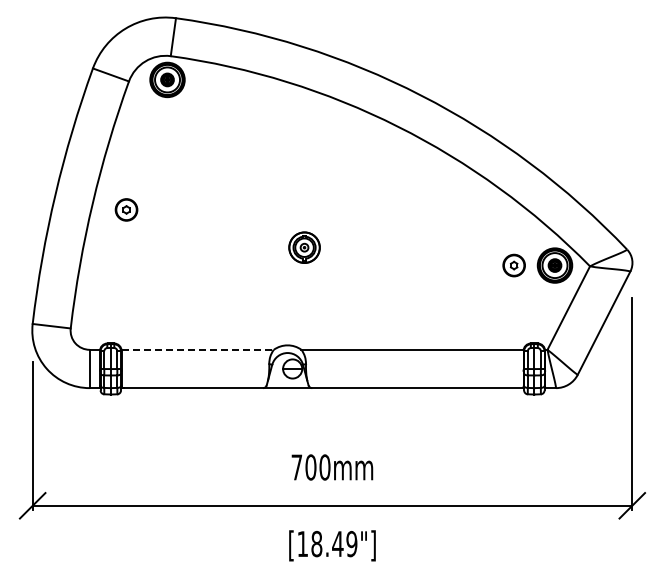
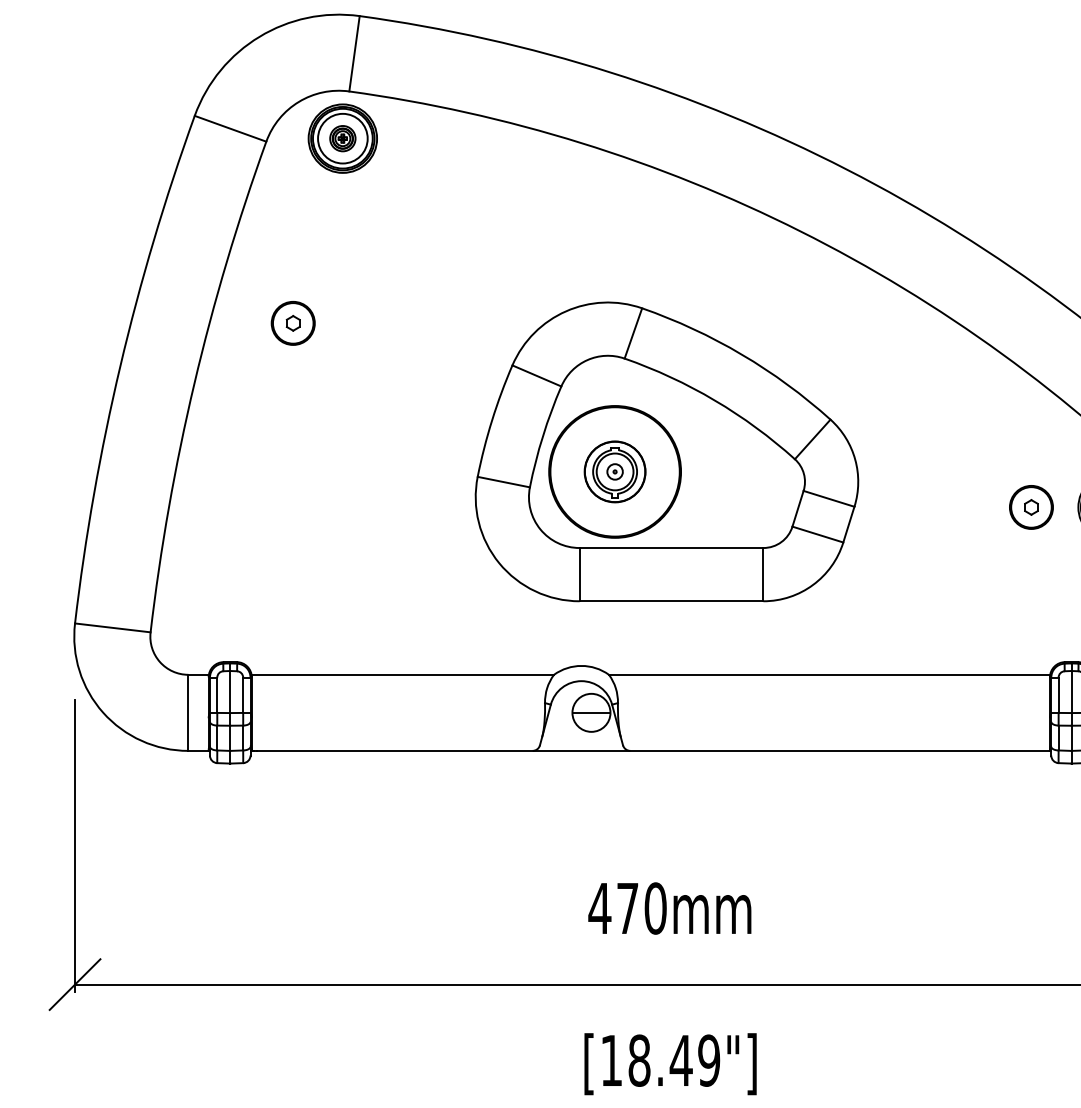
part: (126, 209) -> (293, 322), moved
part: (330, 237) -> (666, 451), added
line: (198, 349) -> (404, 674), dashed -> solid
text: (303, 467) -> (612, 908), 700mm -> 470mm

